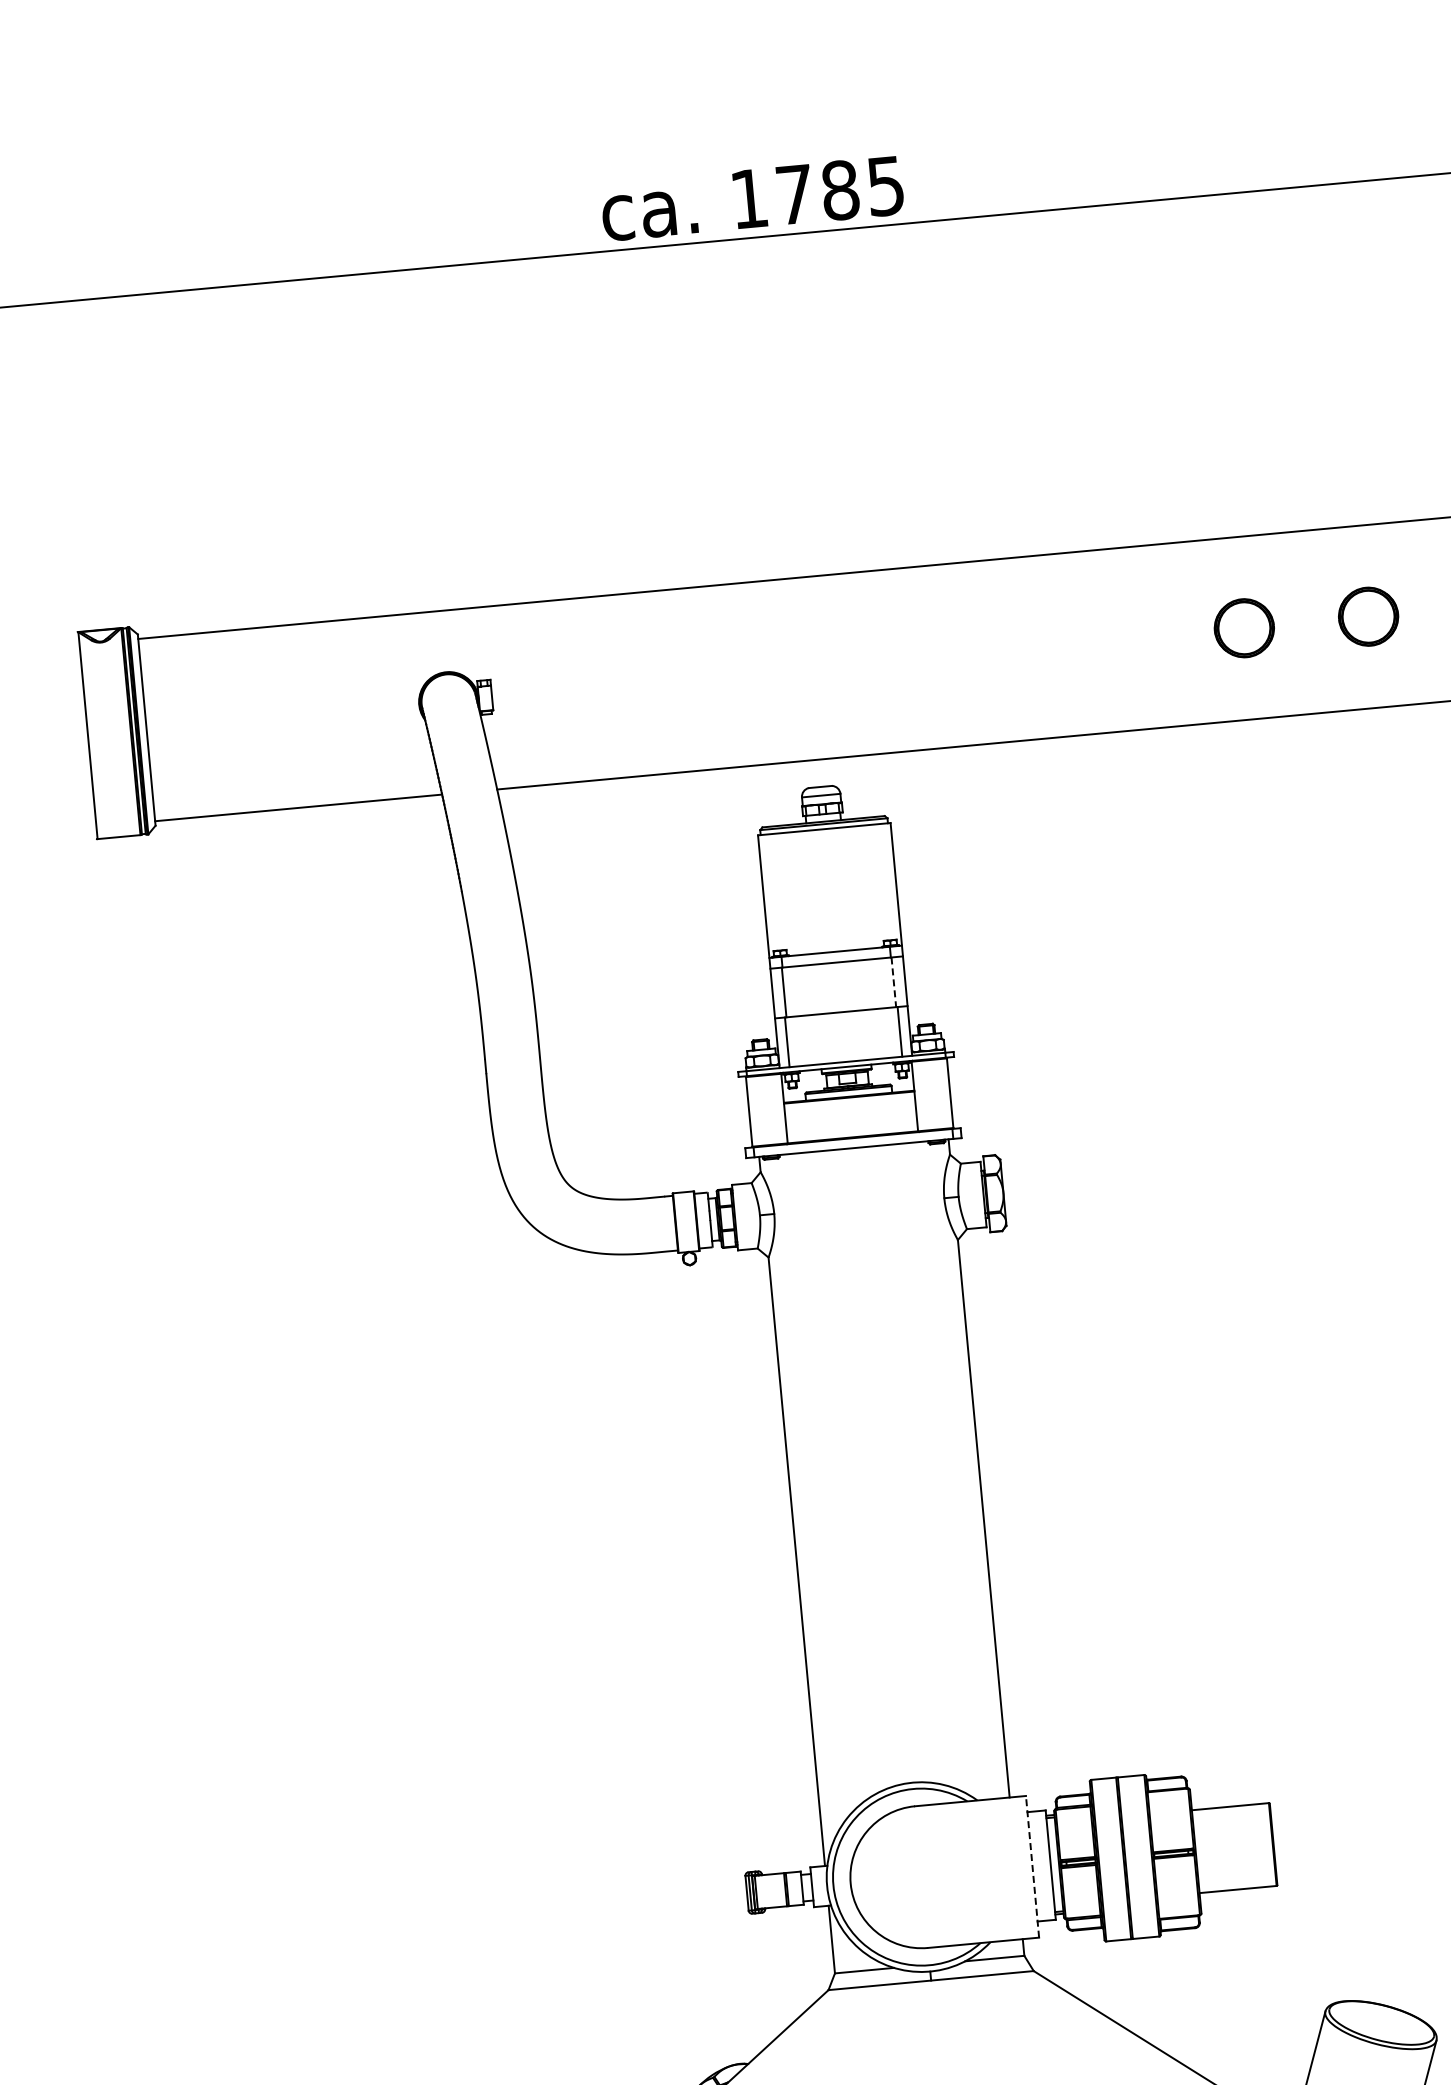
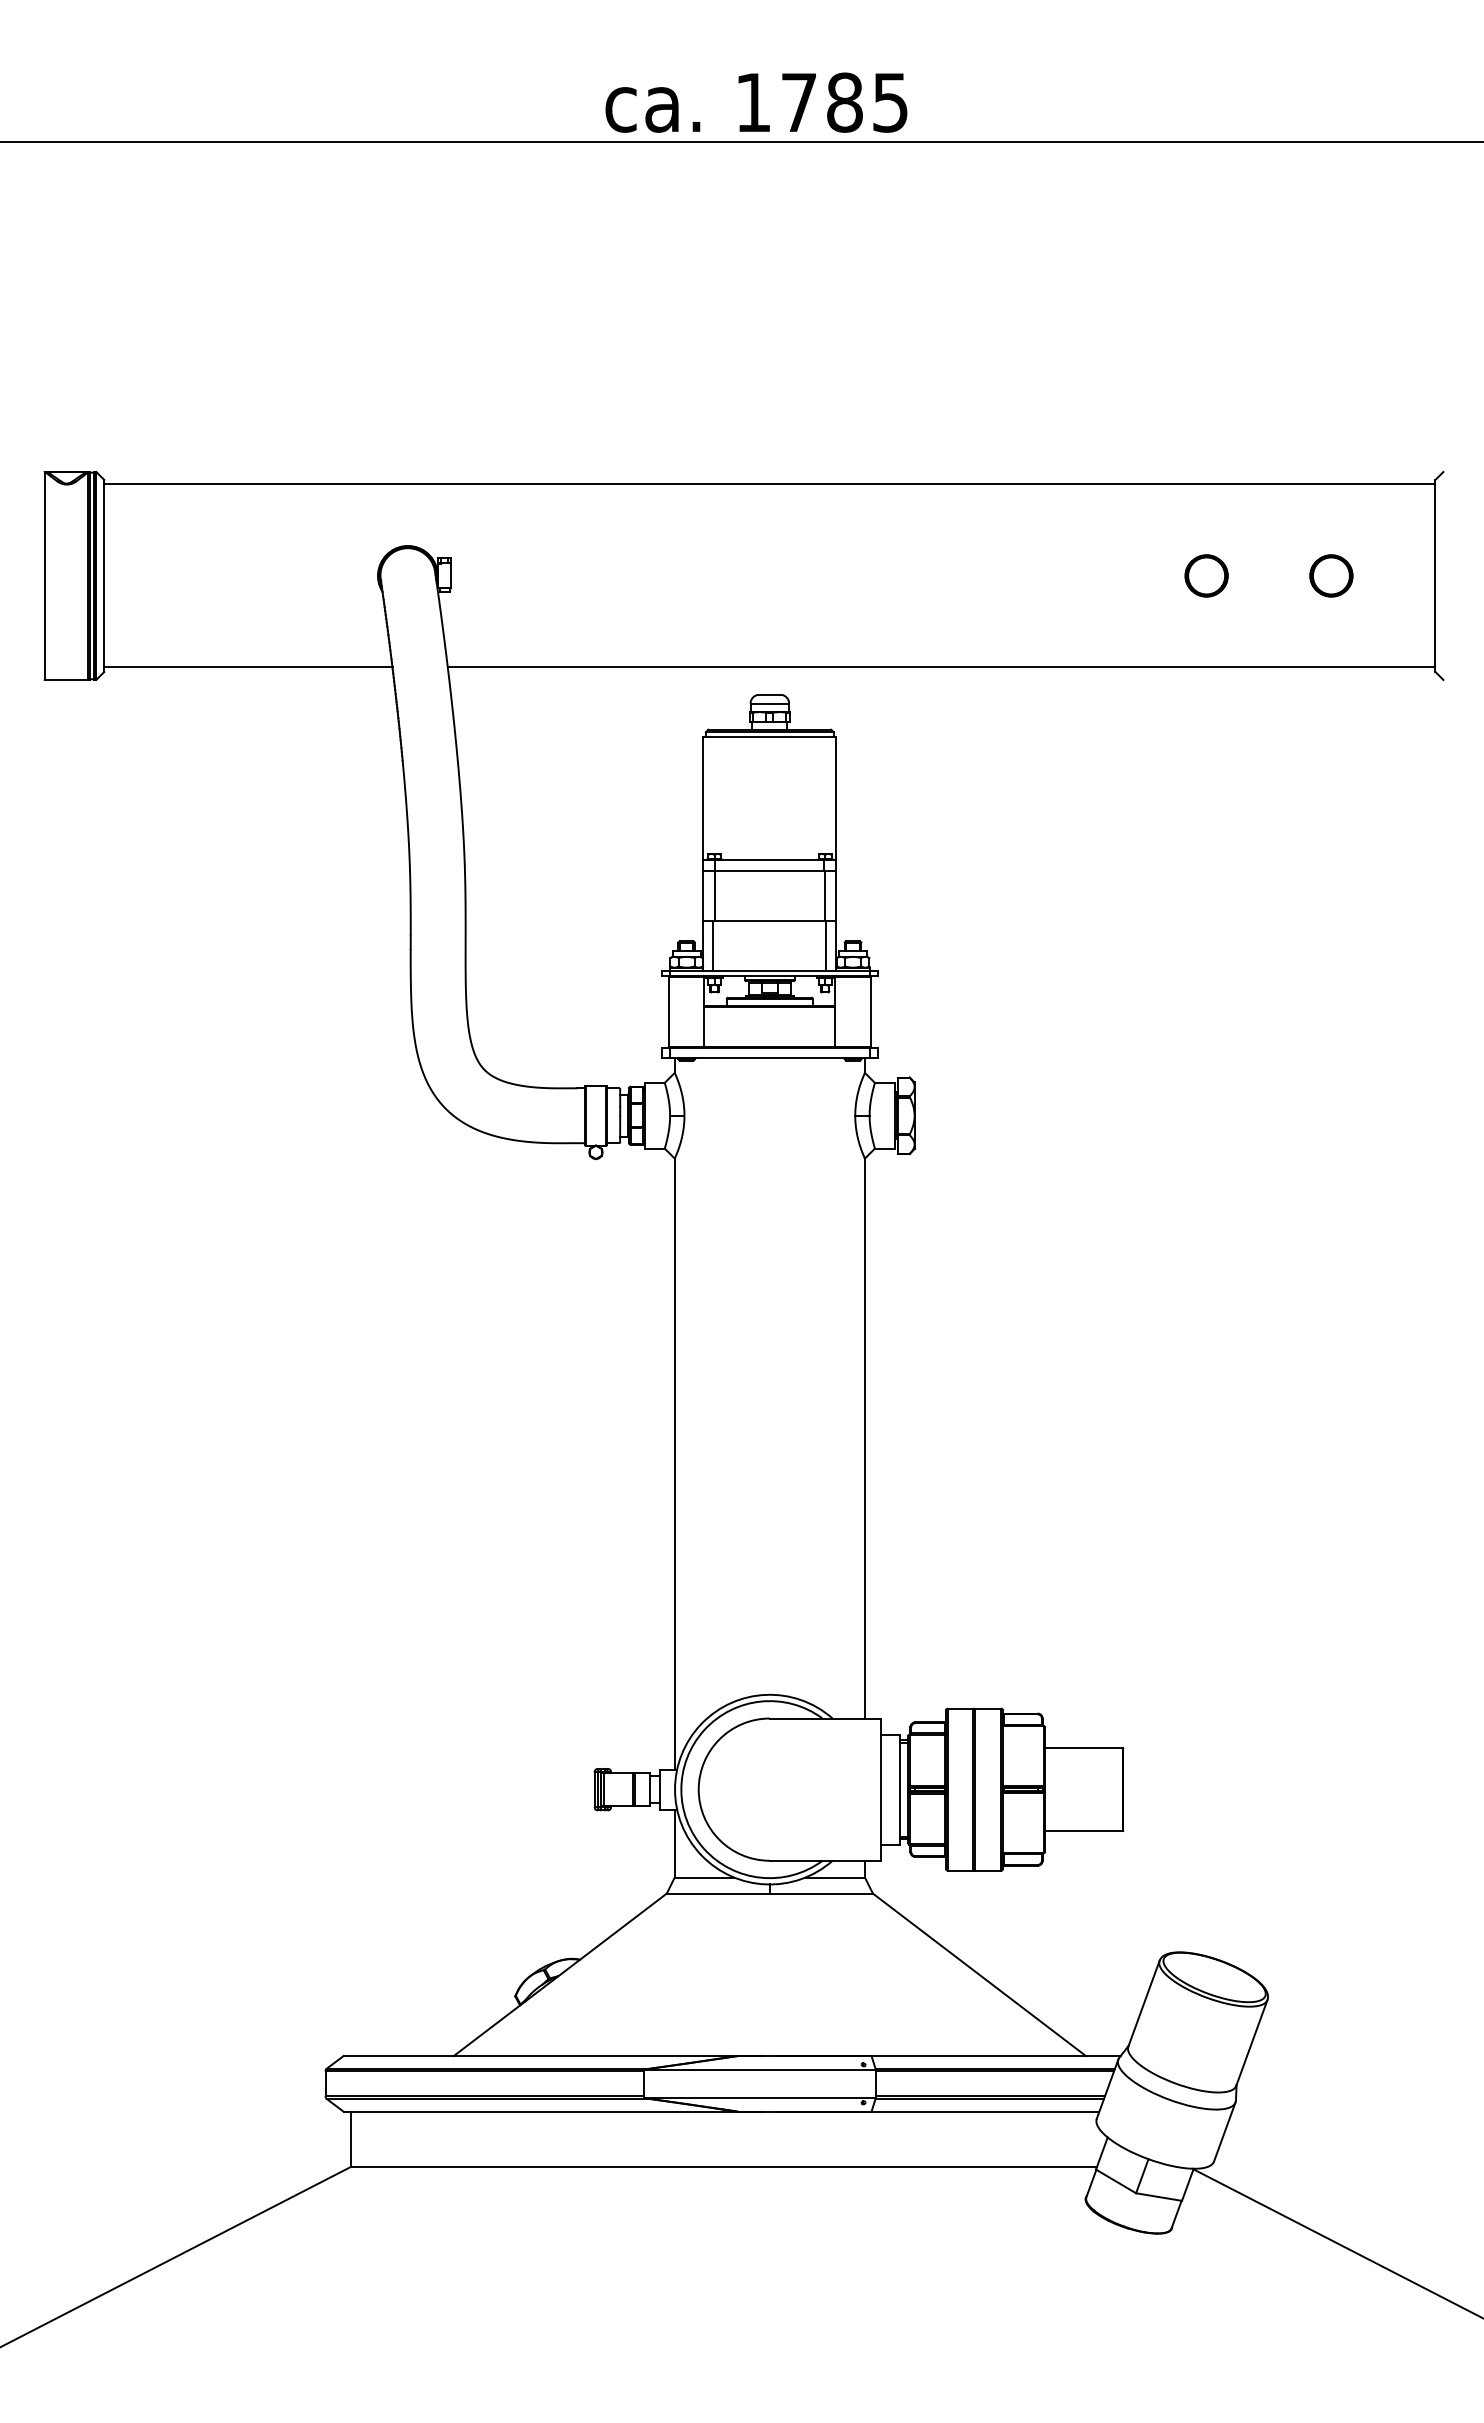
part: (1368, 616) -> (1331, 575), size x0.71
part: (1244, 627) -> (1206, 575), size x0.71
line: (893, 982) -> (824, 896), dashed -> solid
line: (1032, 1866) -> (881, 1789), dashed -> solid

